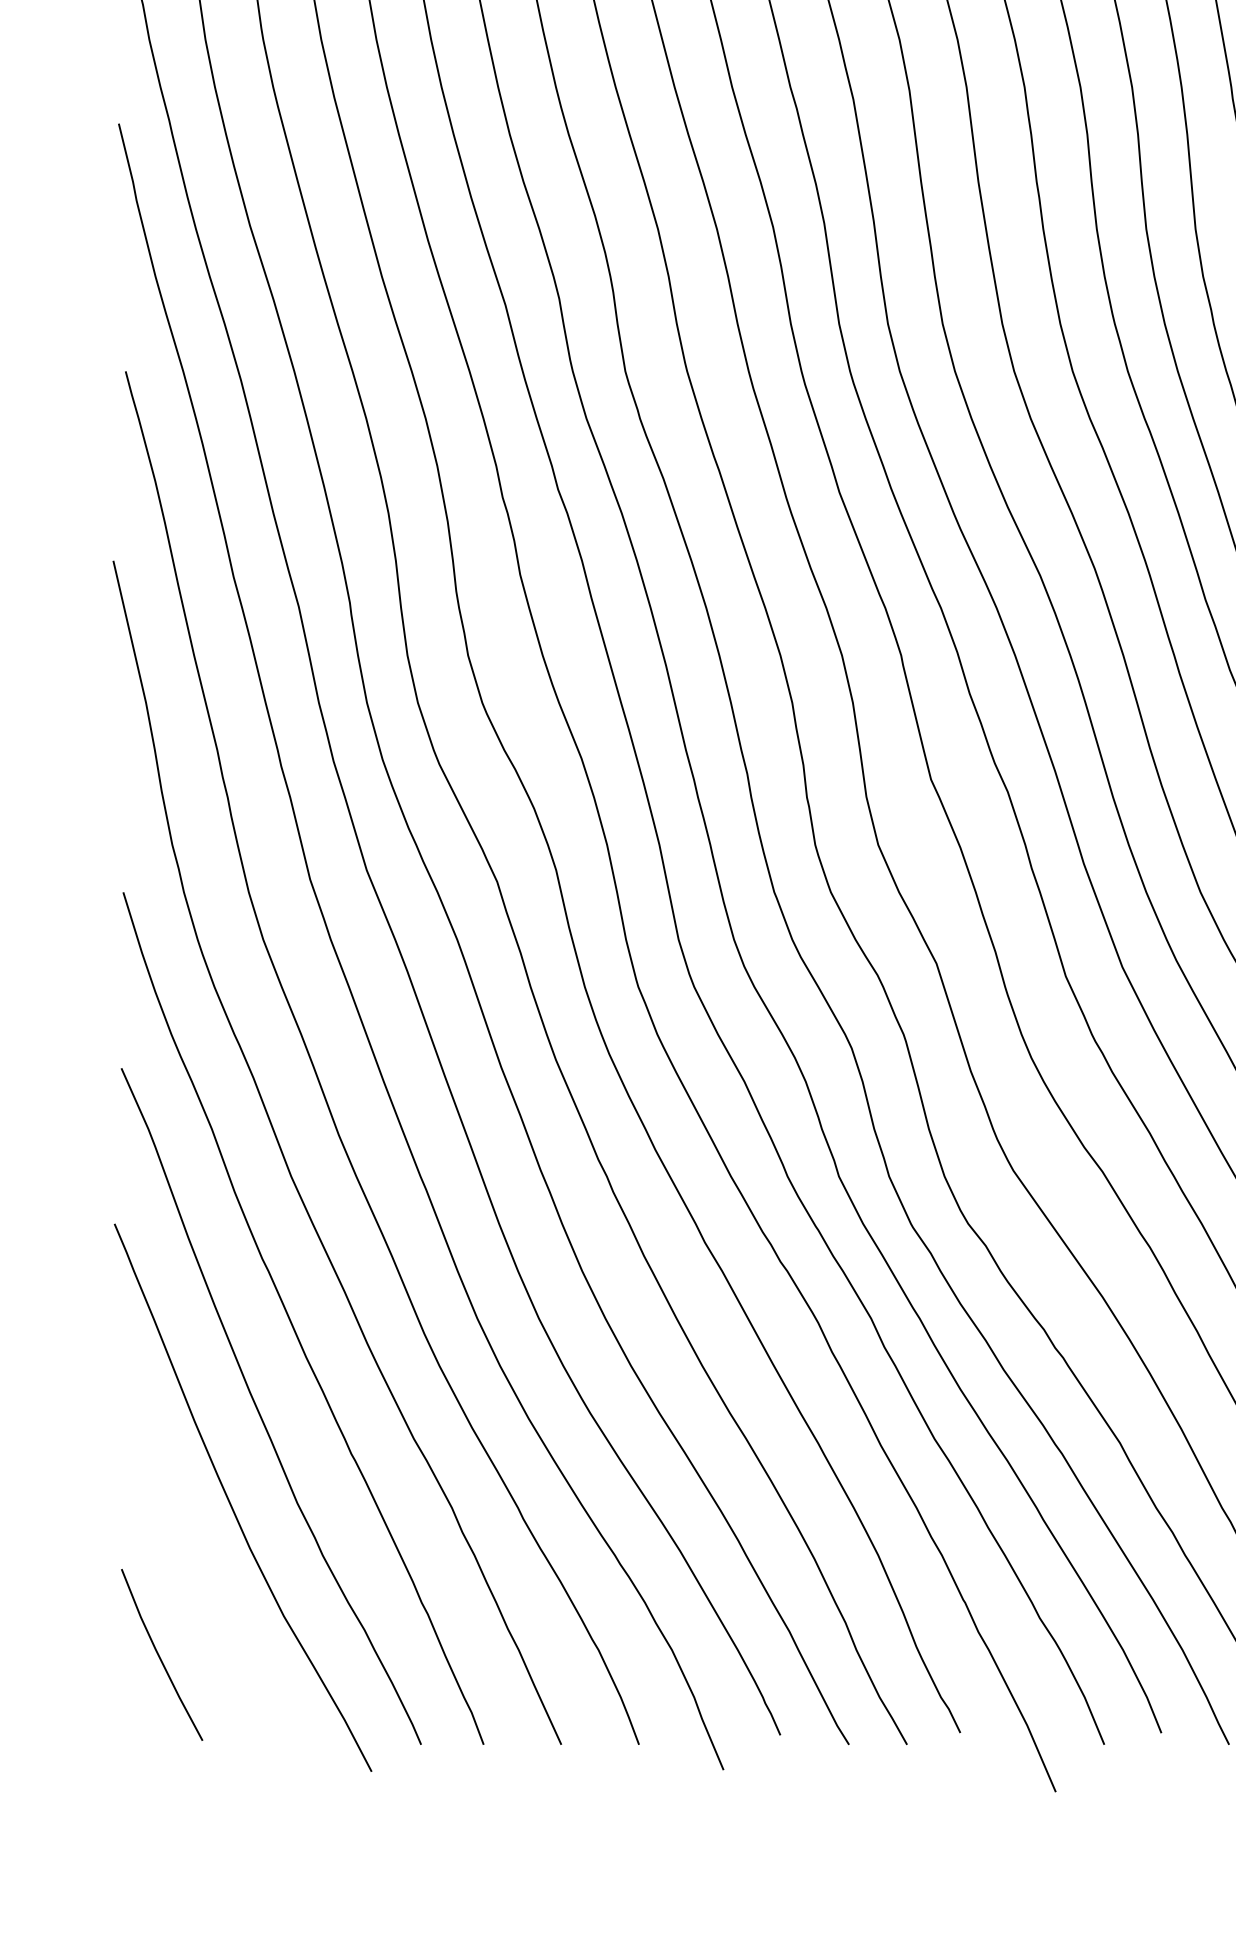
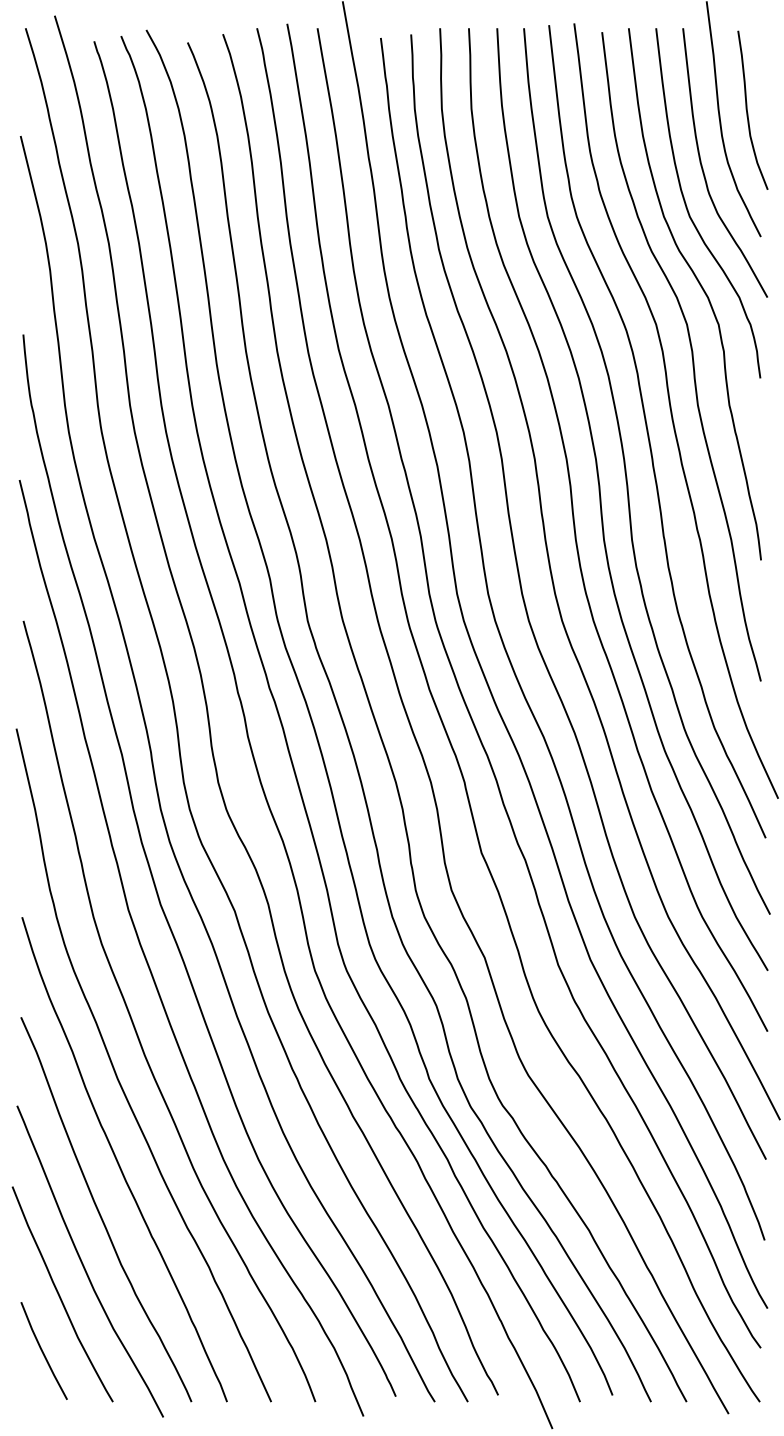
curve: (190, 1557) -> (60, 1295), added

